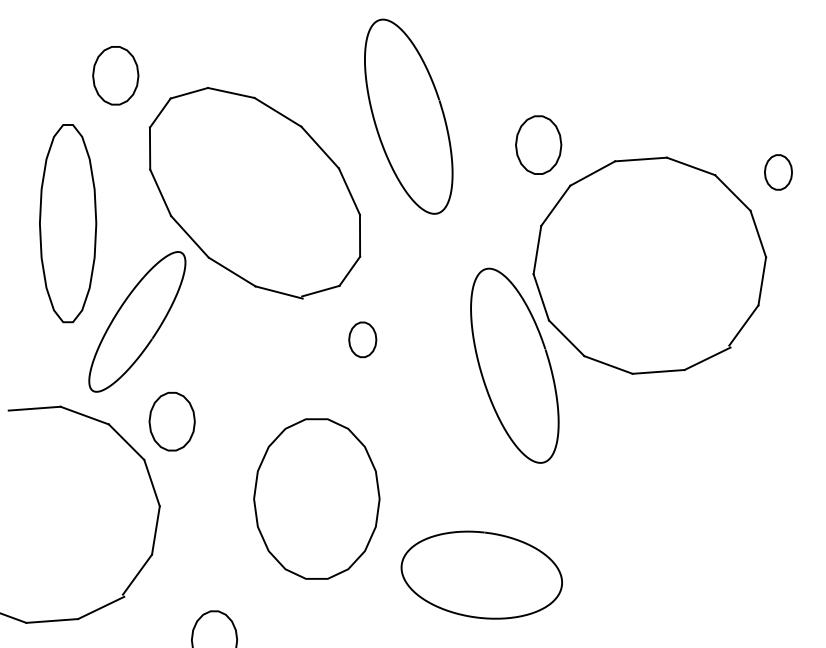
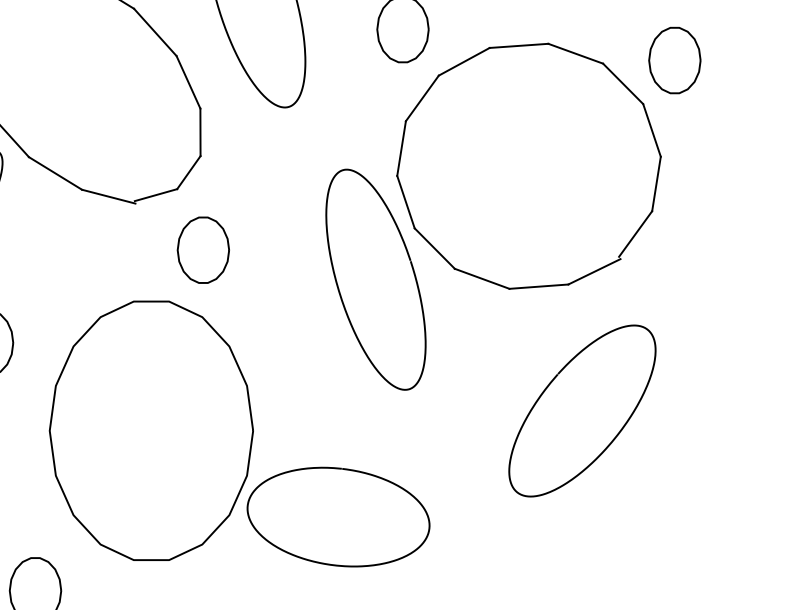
part: (778, 172) -> (674, 60), size x1.67
part: (362, 339) -> (203, 249), size x1.67
curve: (667, 460) -> (549, 387), added
part: (316, 498) -> (151, 430), size x1.43

